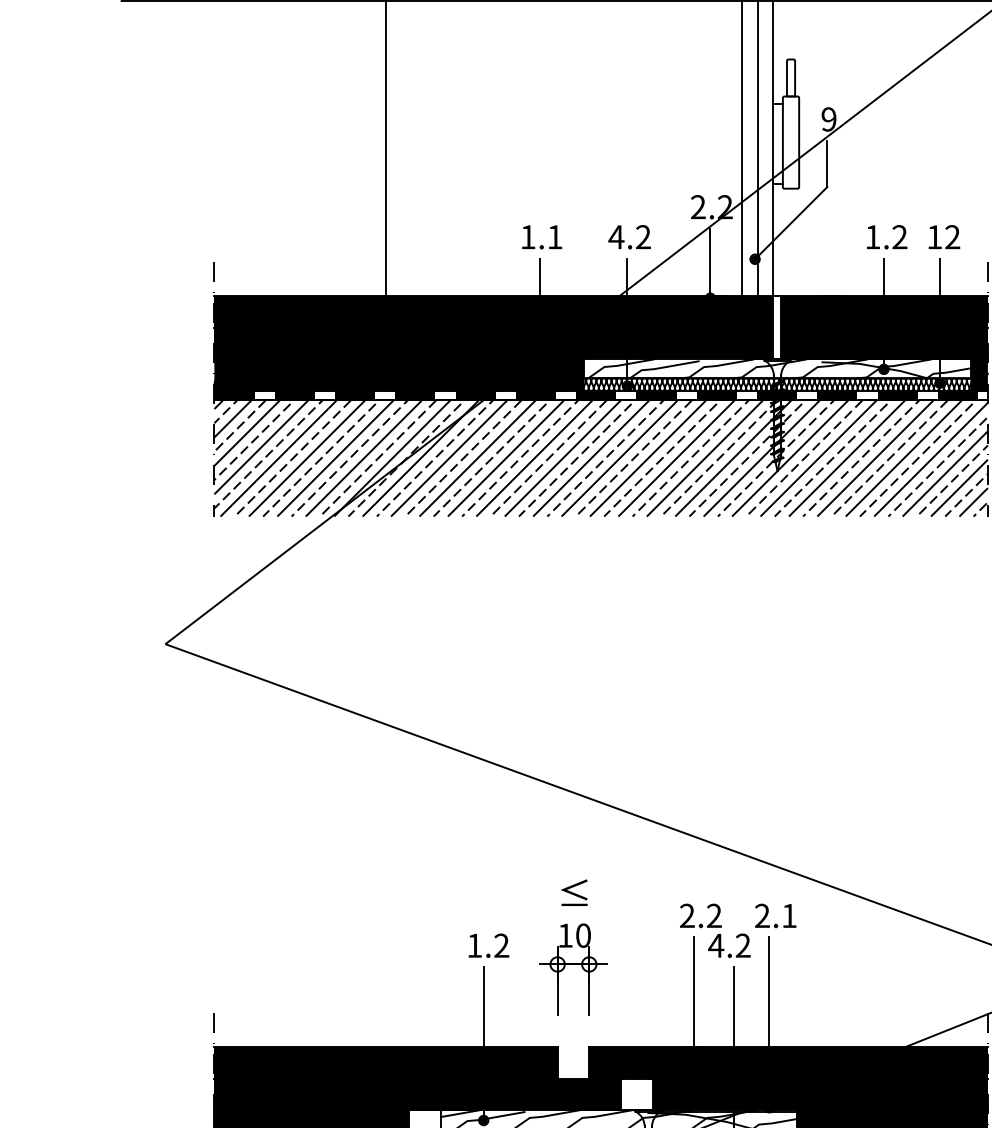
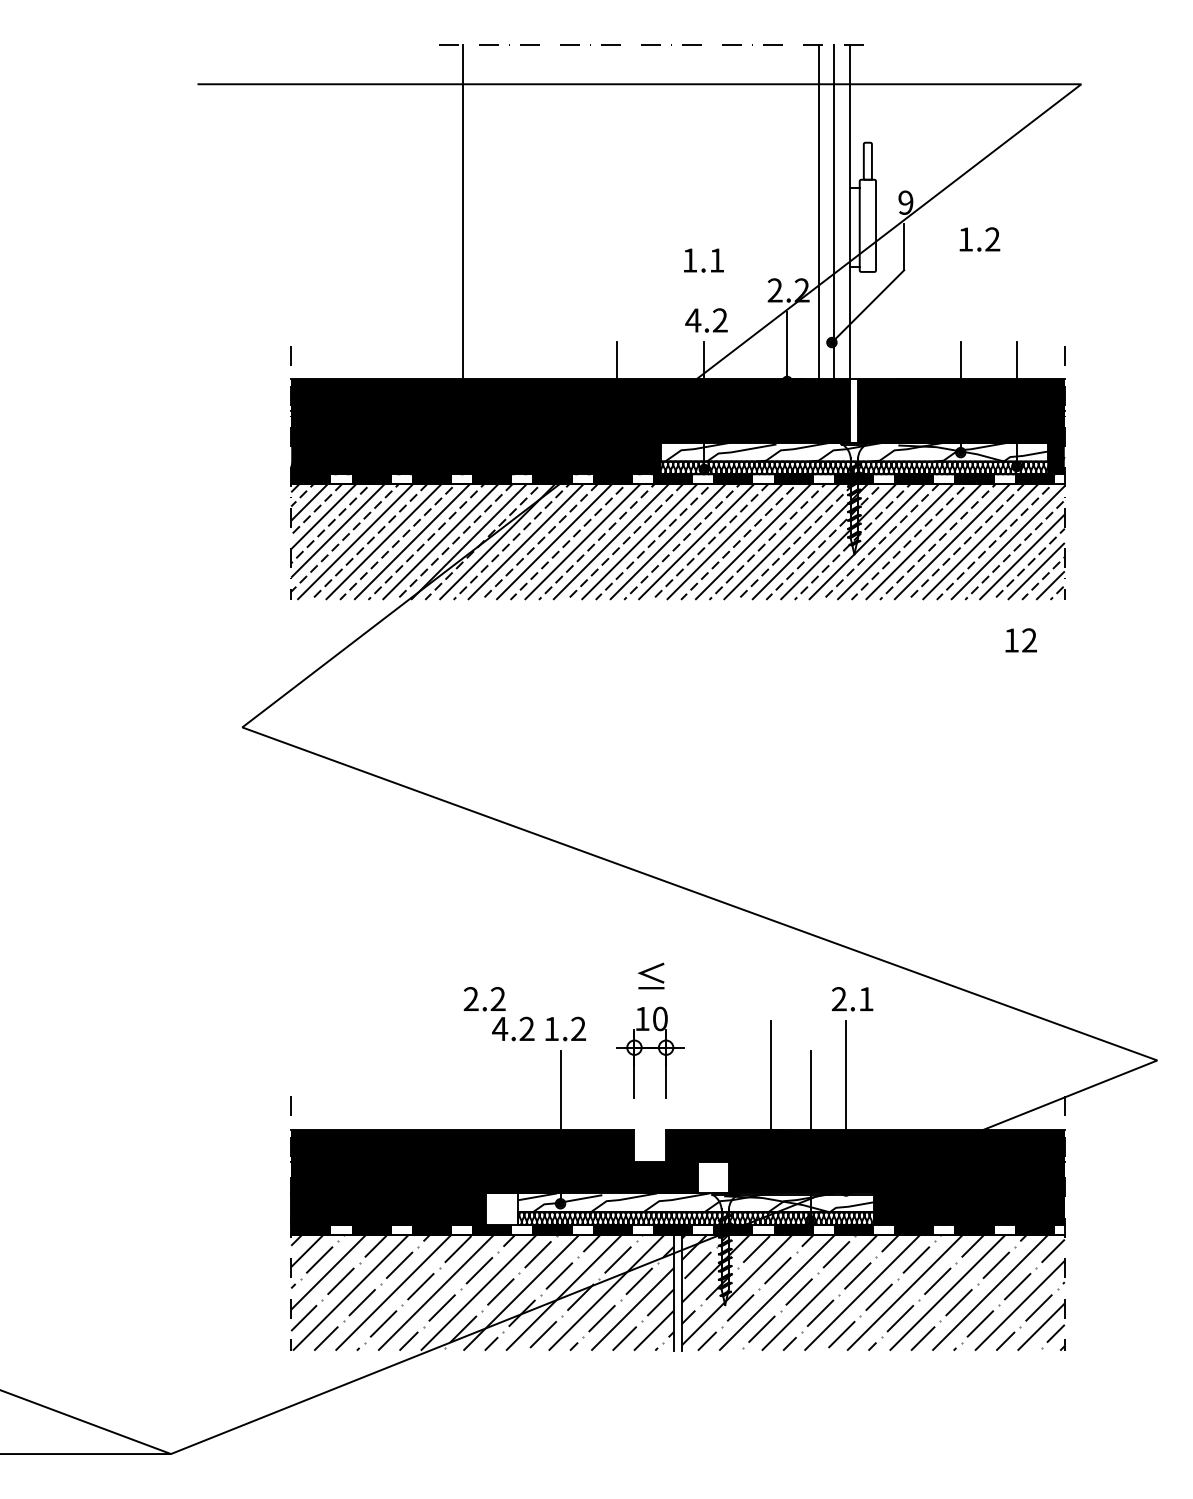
text: (541, 237) -> (703, 260), moved
text: (886, 237) -> (979, 239), moved
text: (943, 237) -> (1020, 640), moved
text: (714, 931) -> (498, 1014), moved

